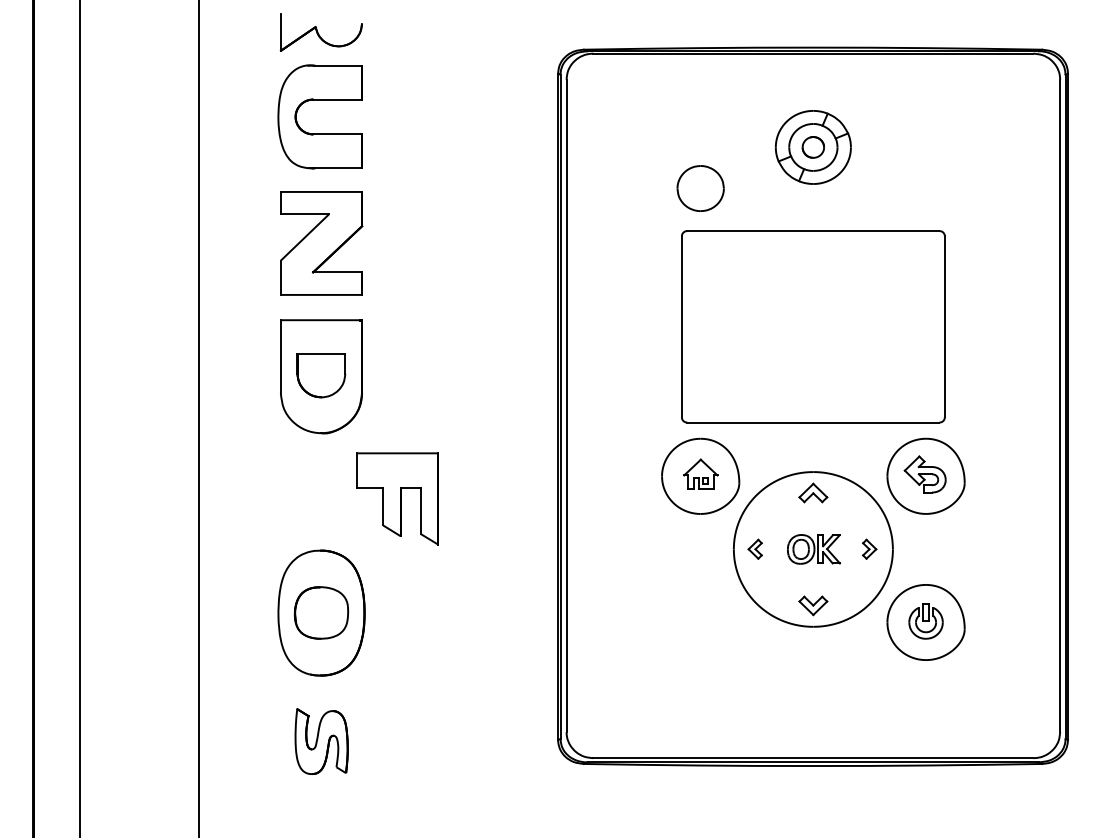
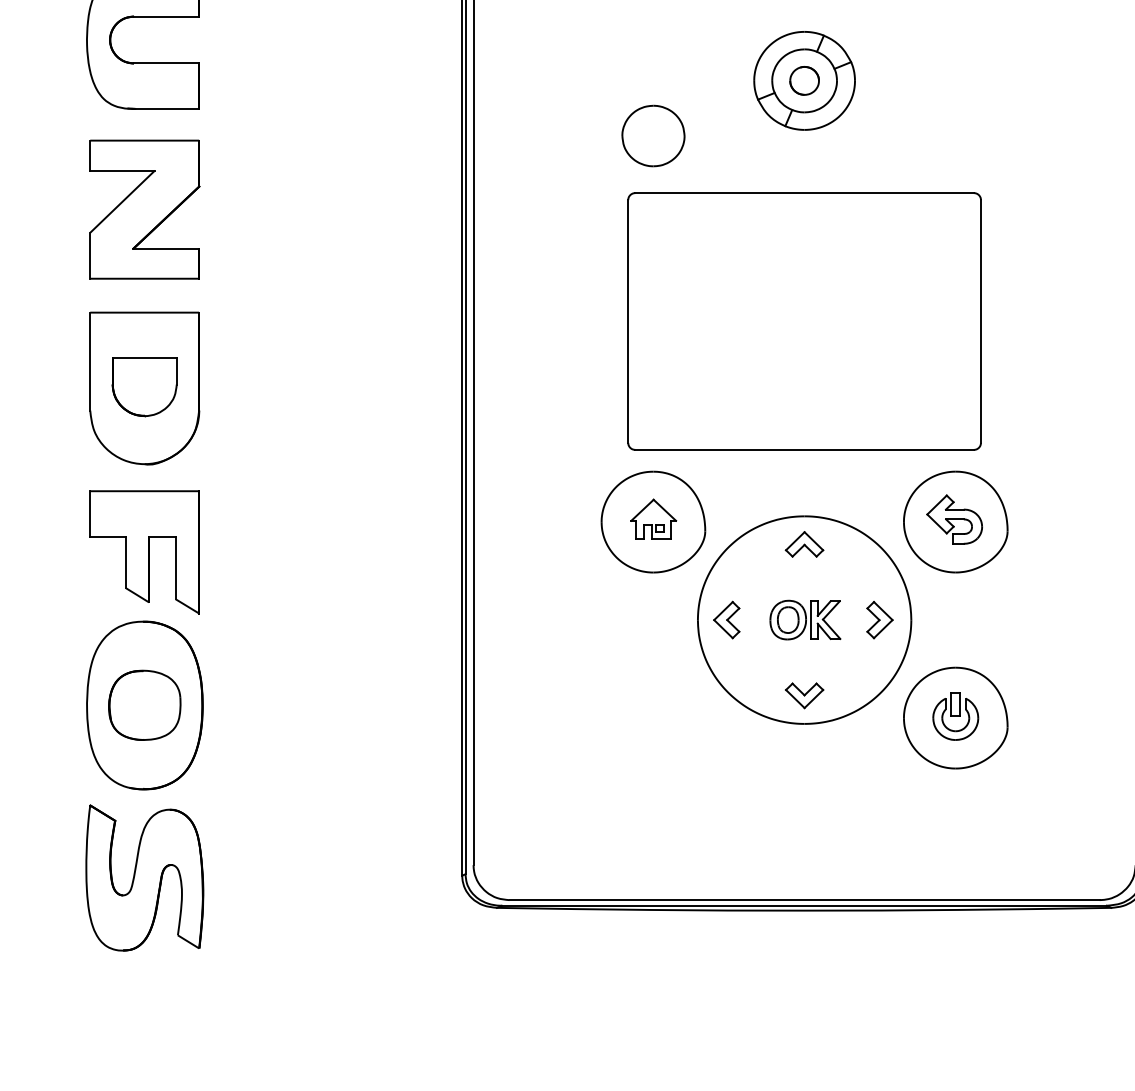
part: (397, 498) -> (144, 551), moved
part: (754, 548) -> (725, 618), size x1.43
part: (869, 548) -> (879, 618), size x1.43
part: (321, 741) -> (144, 877), size x1.67

